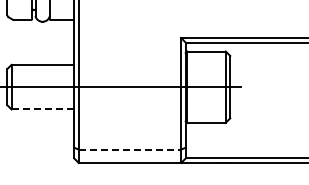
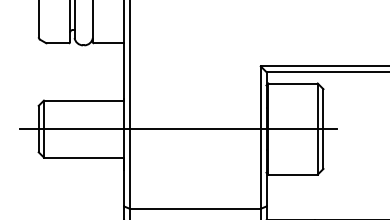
line: (43, 109) -> (84, 157), dashed -> solid
line: (130, 149) -> (195, 208), dashed -> solid

